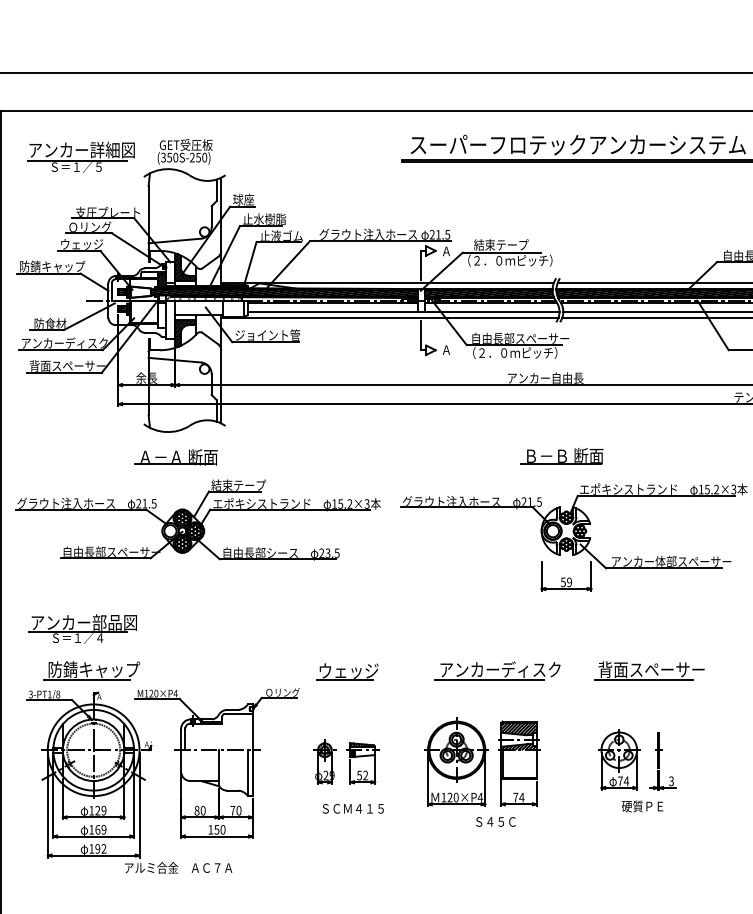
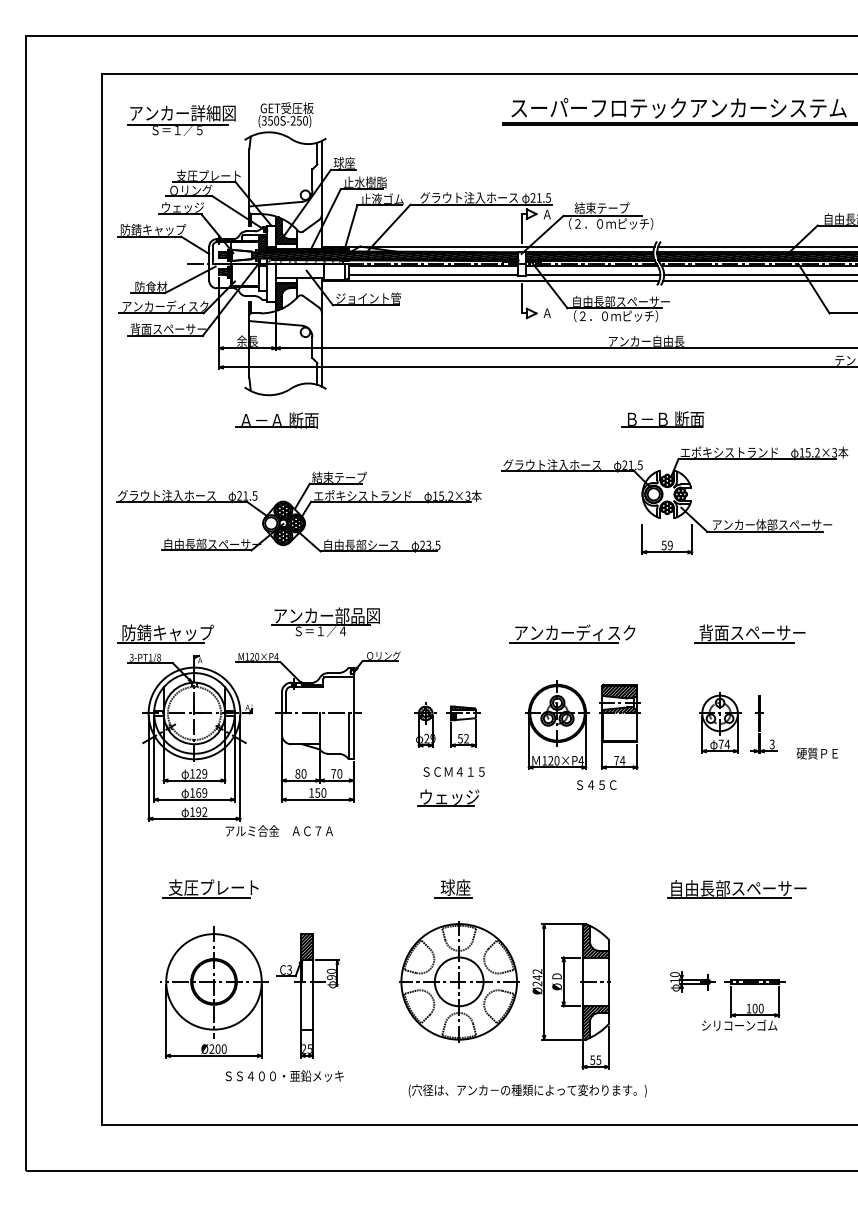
part: (197, 519) -> (298, 511), moved
part: (82, 628) -> (325, 621), moved
part: (91, 670) -> (165, 633), moved
part: (497, 670) -> (572, 633), moved
part: (347, 671) -> (448, 797), moved
text: (641, 806) -> (816, 753), moved

